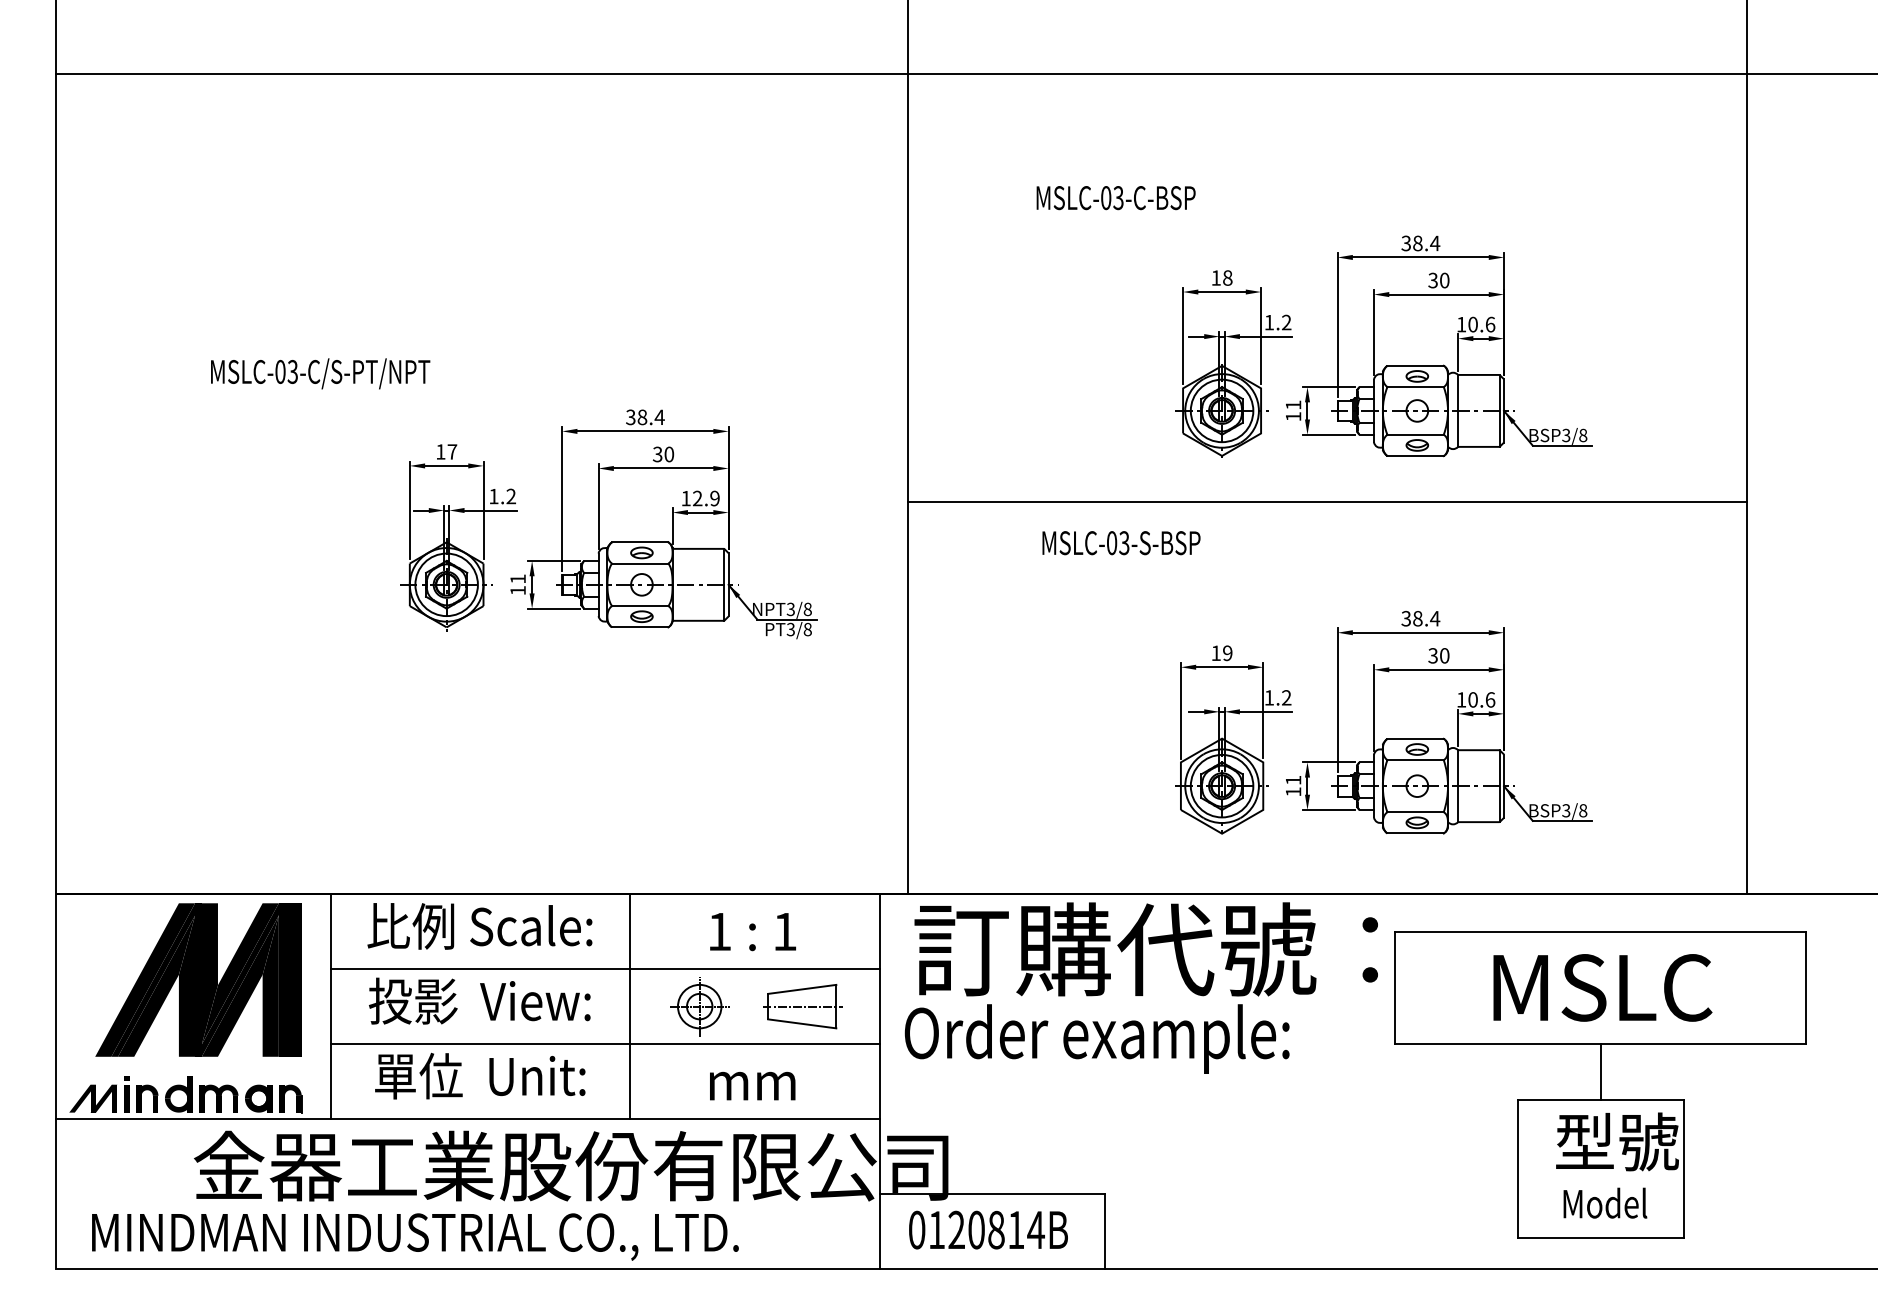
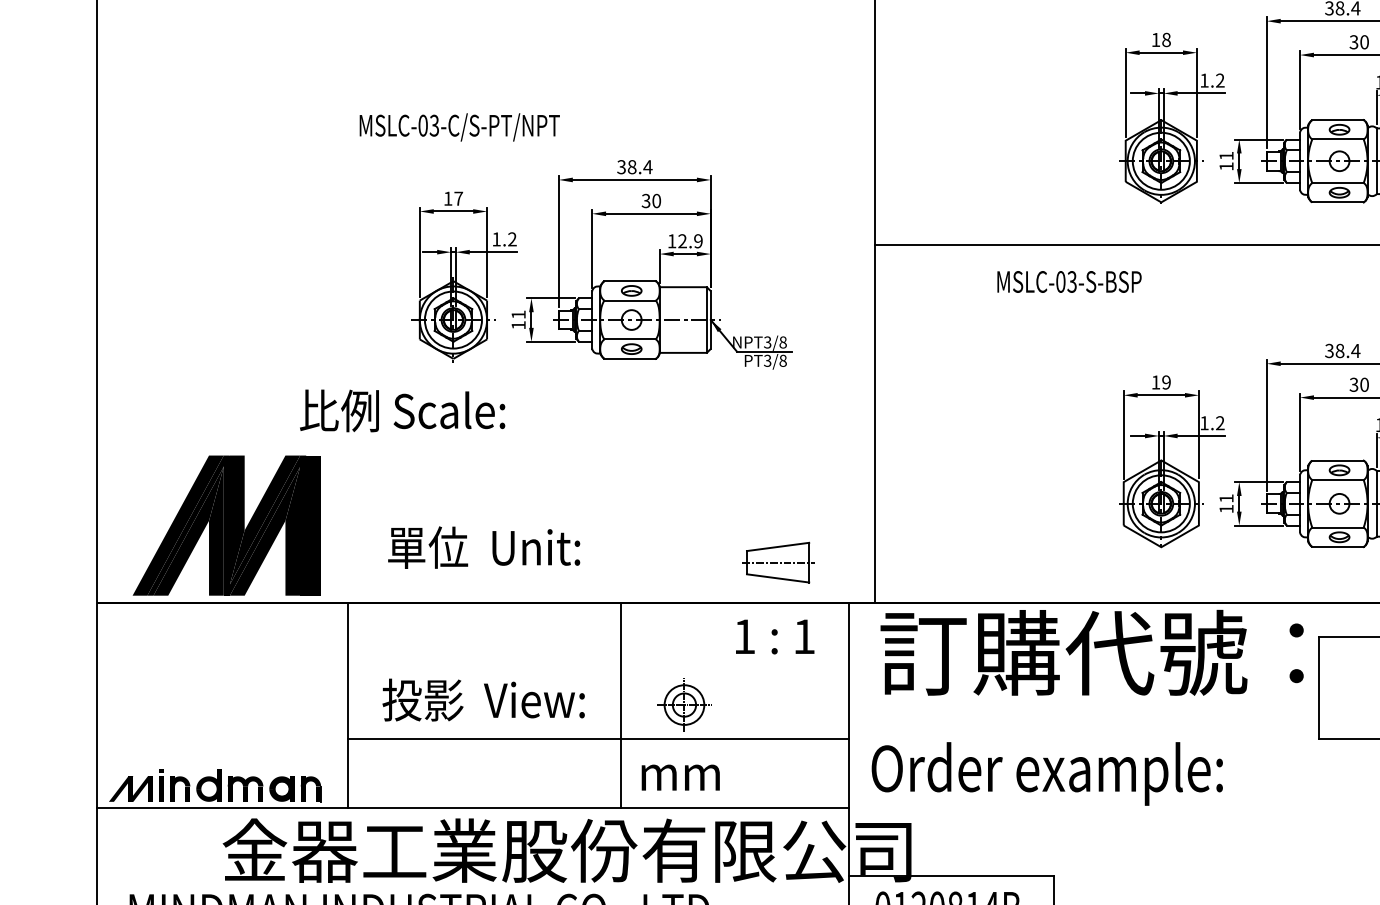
text: (320, 373) -> (459, 127), moved
text: (479, 926) -> (402, 411), moved
text: (752, 932) -> (774, 637), moved
line: (605, 969) -> (598, 671), removed
part: (198, 979) -> (226, 525), moved
part: (802, 1006) -> (778, 562), moved
text: (1096, 1038) -> (1046, 773), moved
text: (480, 1075) -> (484, 547), moved
text: (752, 1085) -> (680, 777), moved

